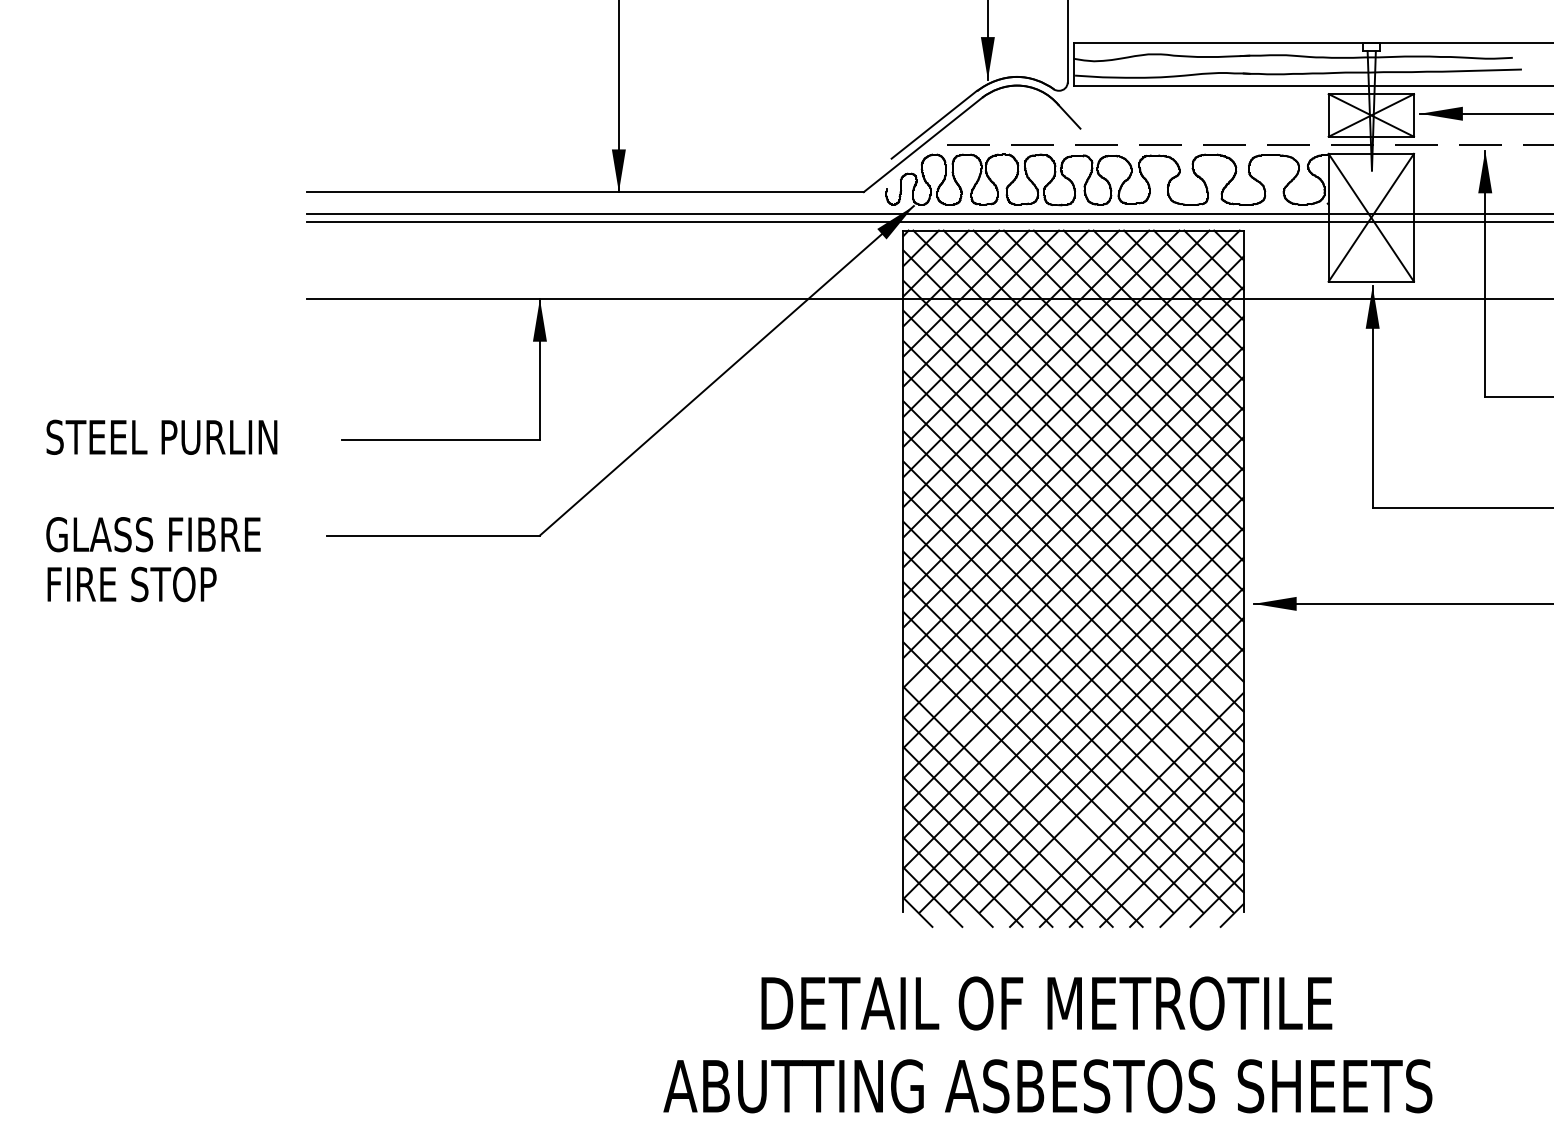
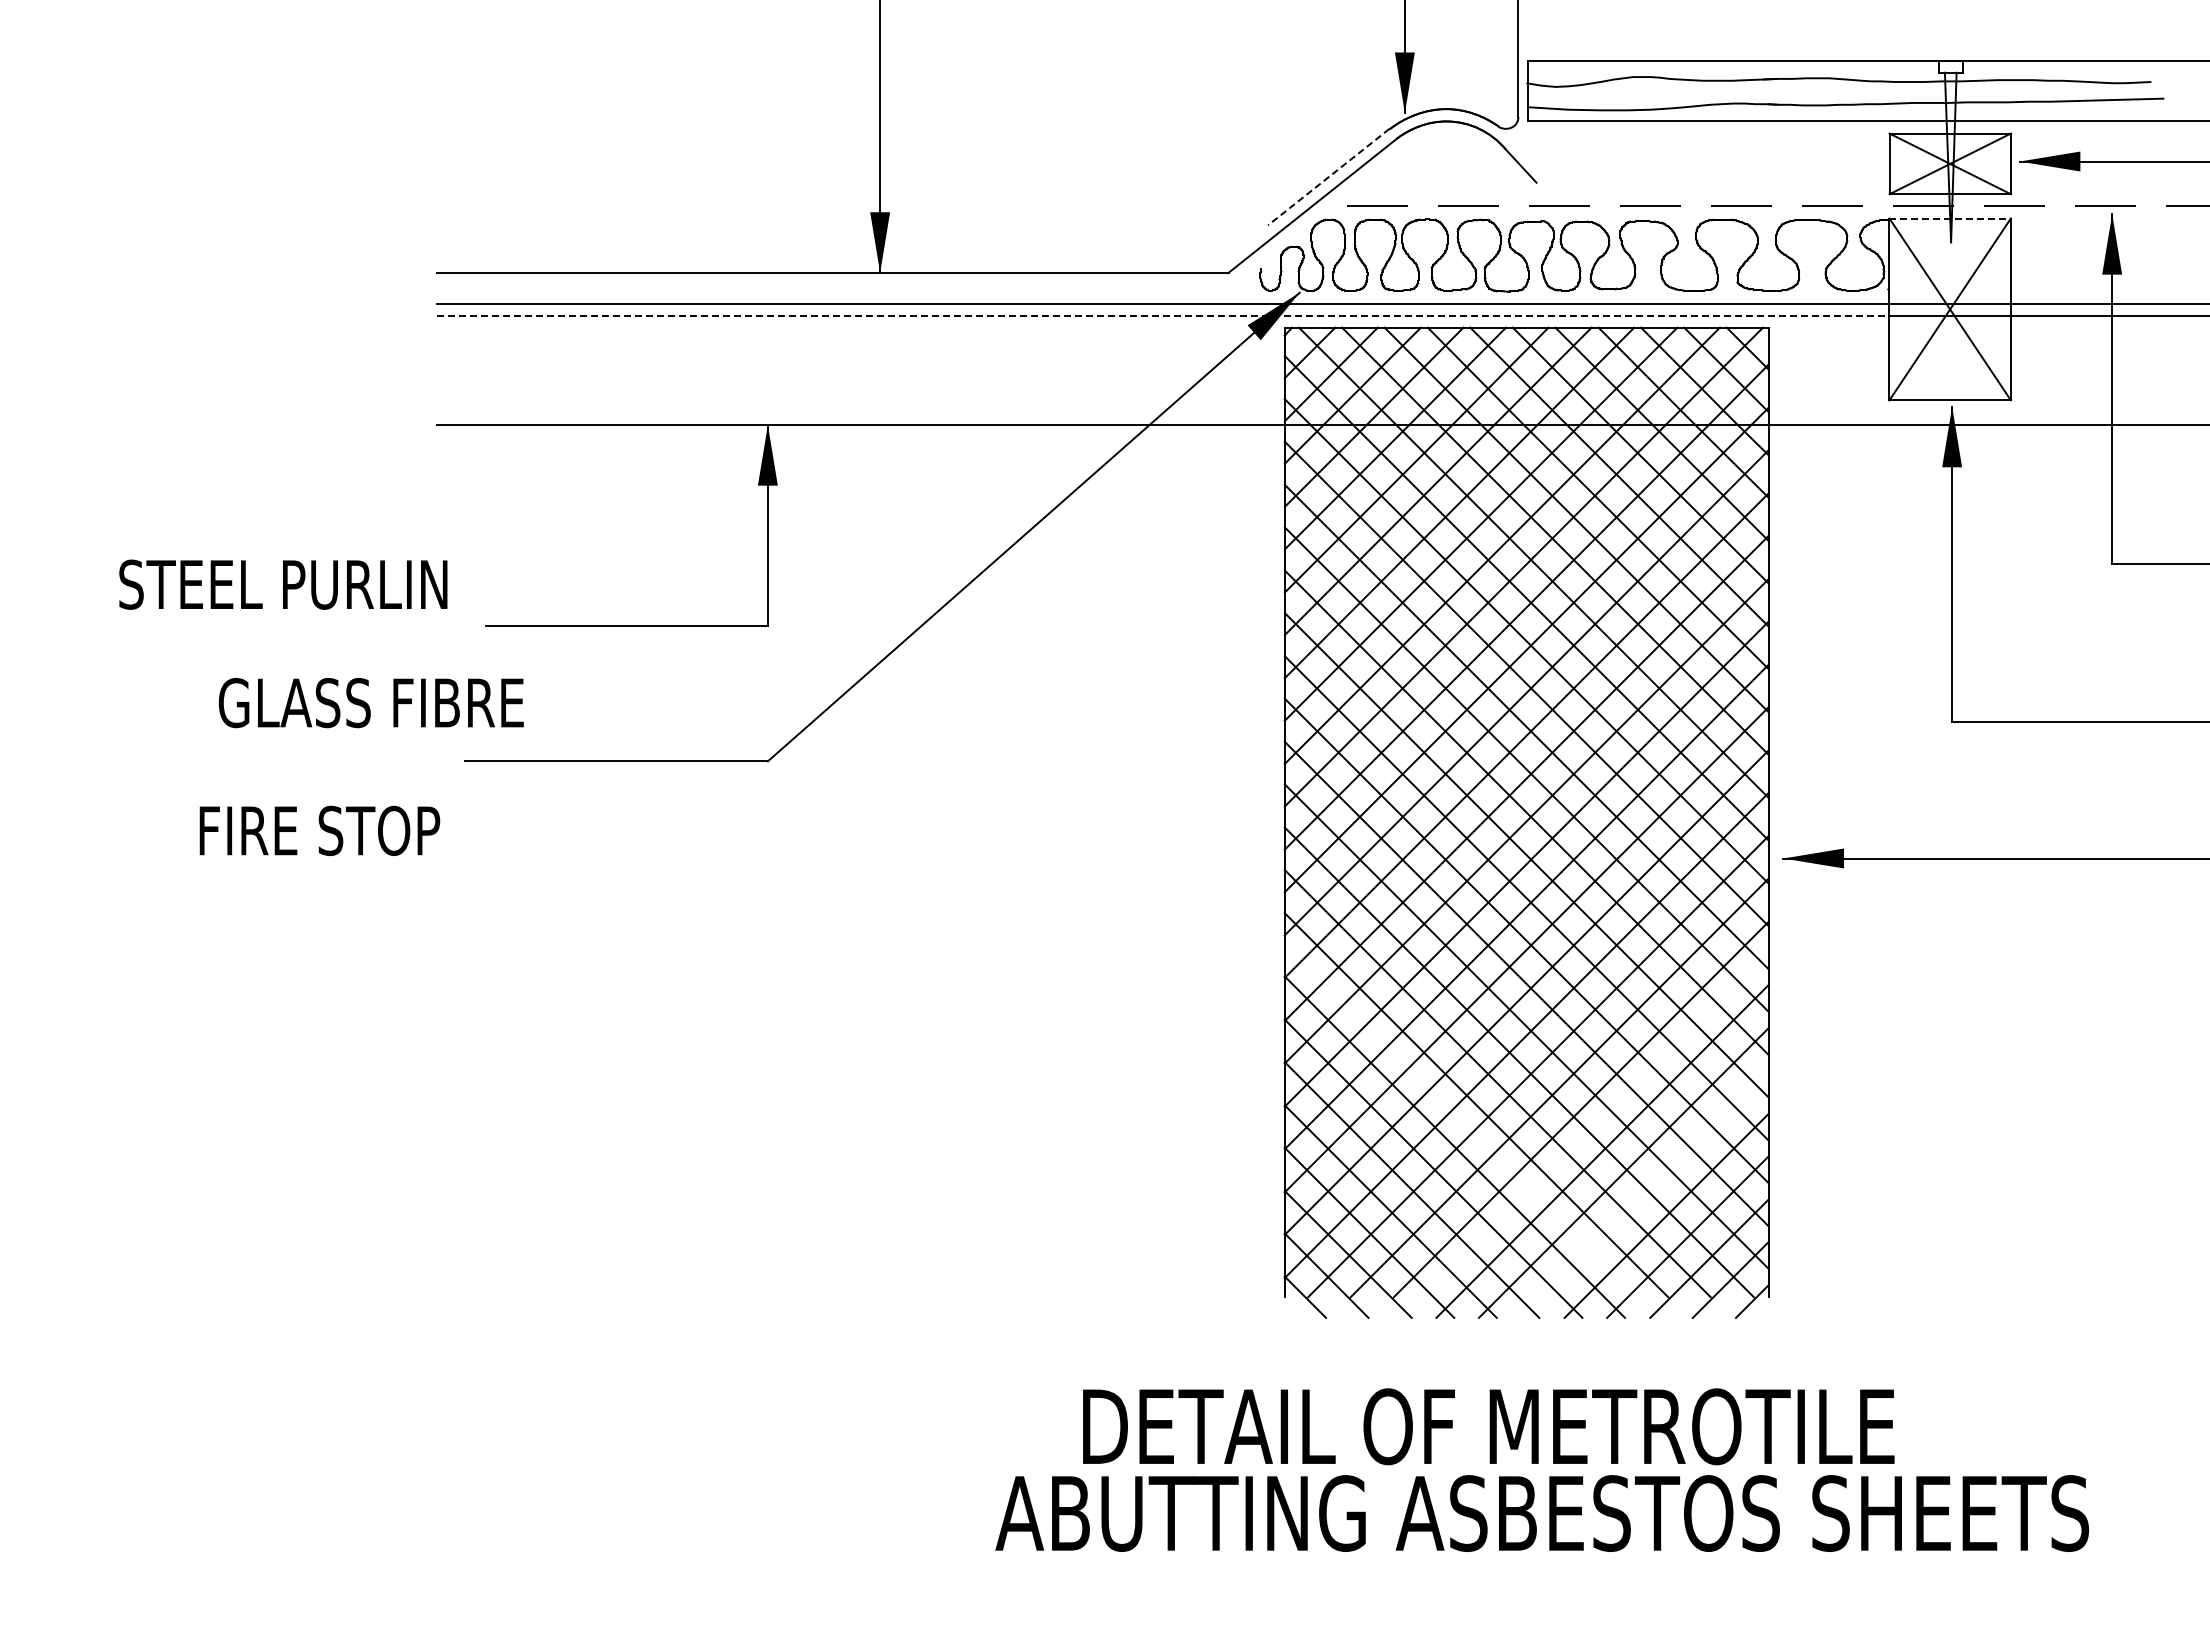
line: (934, 125) -> (1328, 177), solid -> dashed
line: (1371, 153) -> (1950, 218), solid -> dashed
line: (818, 222) -> (1163, 315), solid -> dashed
text: (162, 437) -> (283, 584), moved
text: (152, 534) -> (370, 703), moved
text: (131, 584) -> (319, 830), moved
line: (1156, 839) -> (1644, 1193), removed
text: (1047, 1086) -> (1541, 1513), moved

